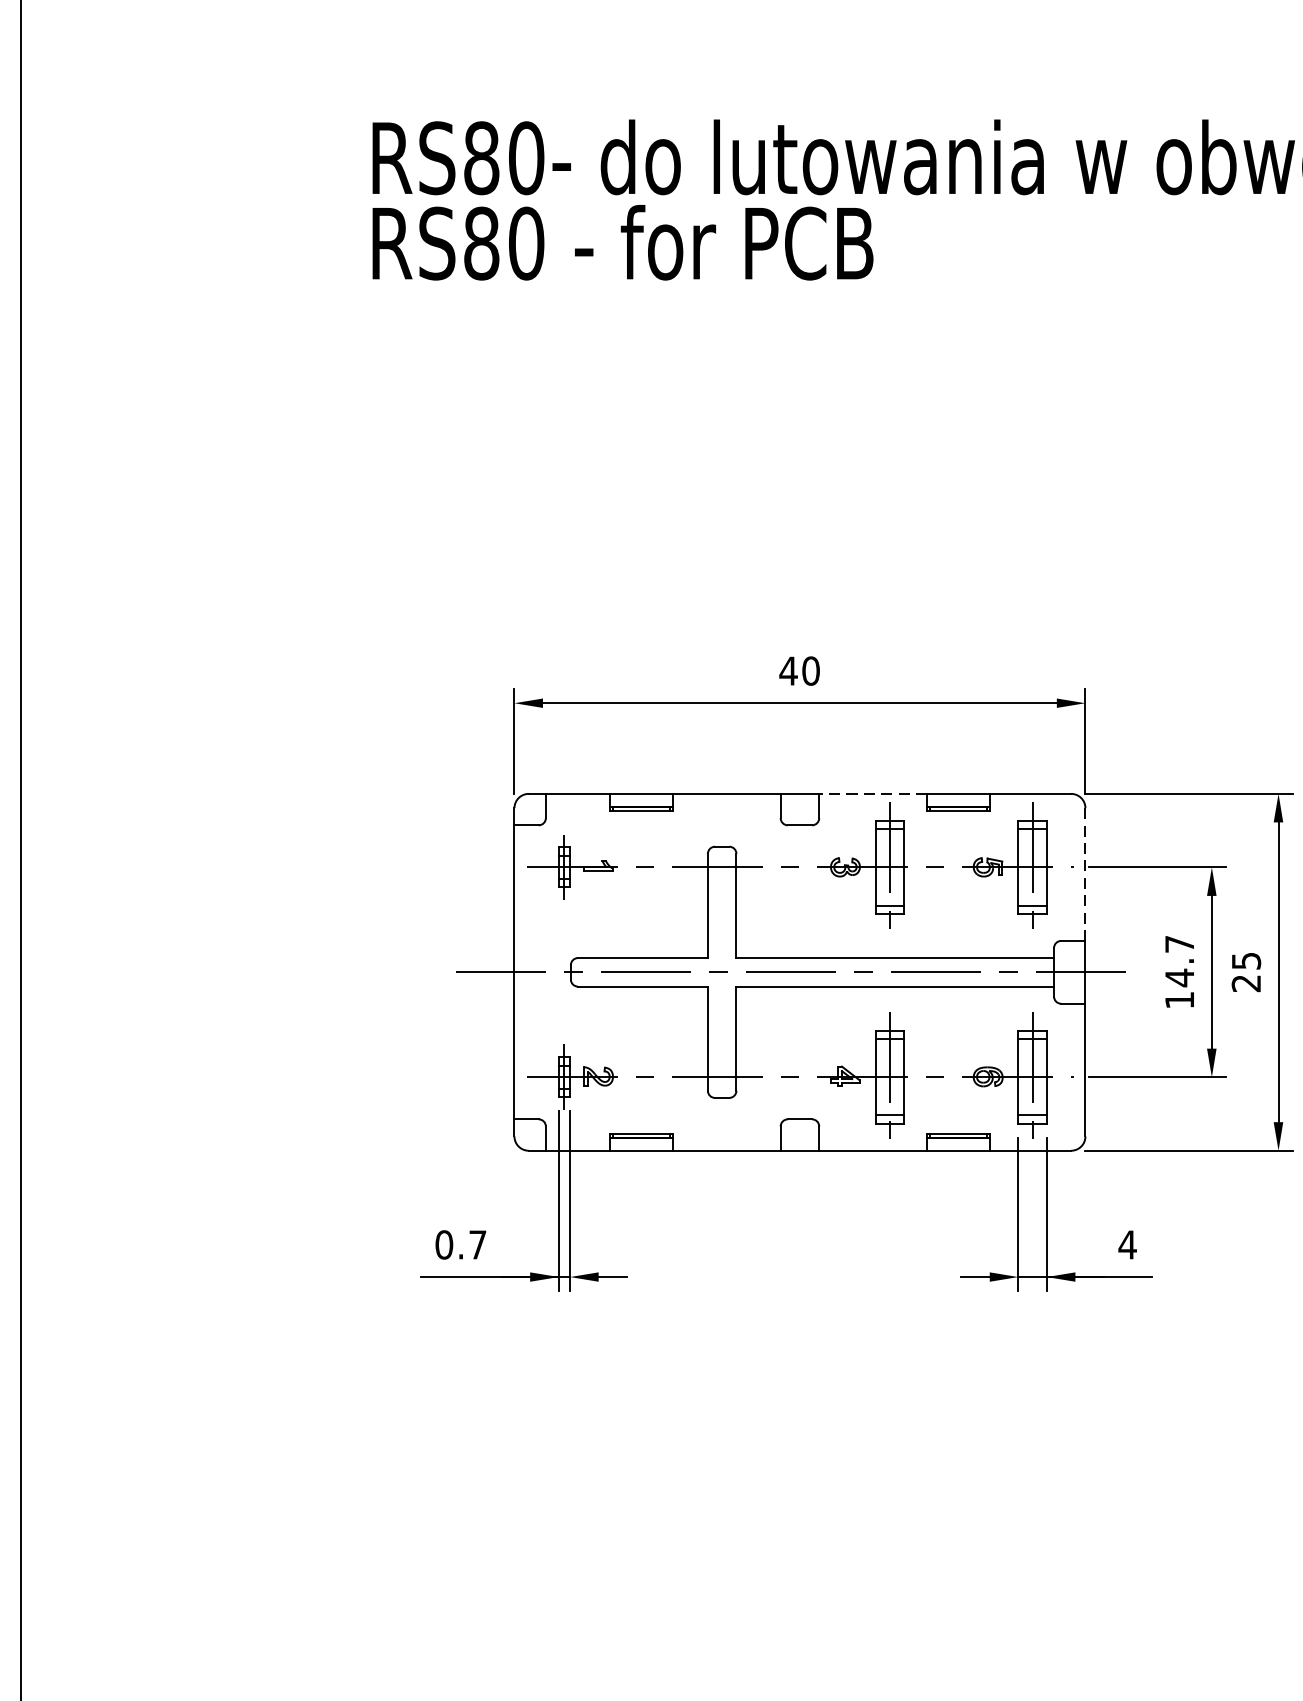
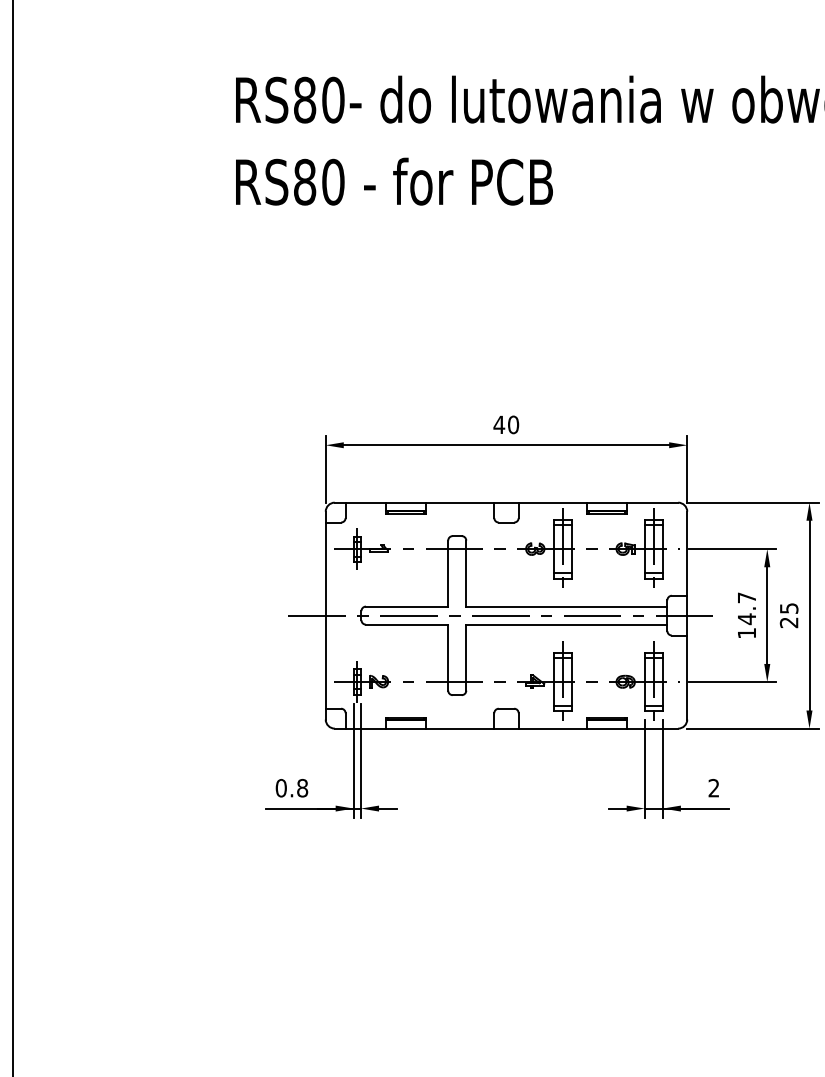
text: (623, 242) -> (394, 181), moved
line: (872, 793) -> (552, 502), dashed -> solid
line: (1085, 874) -> (687, 553), dashed -> solid
text: (477, 1243) -> (302, 787), 0.7 -> 0.8
text: (1126, 1243) -> (713, 787), 4 -> 2

